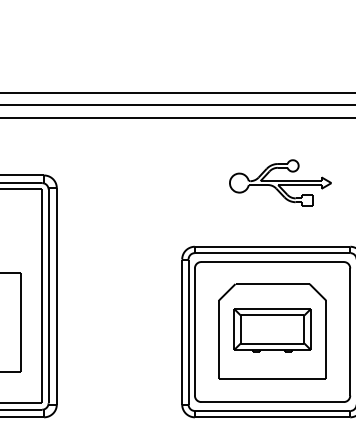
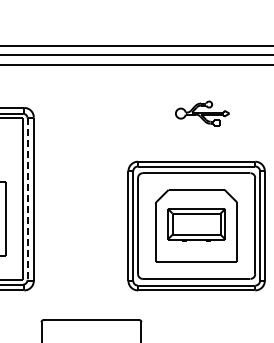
part: (280, 182) -> (202, 113), size x0.7
line: (48, 296) -> (27, 199), solid -> dashed

